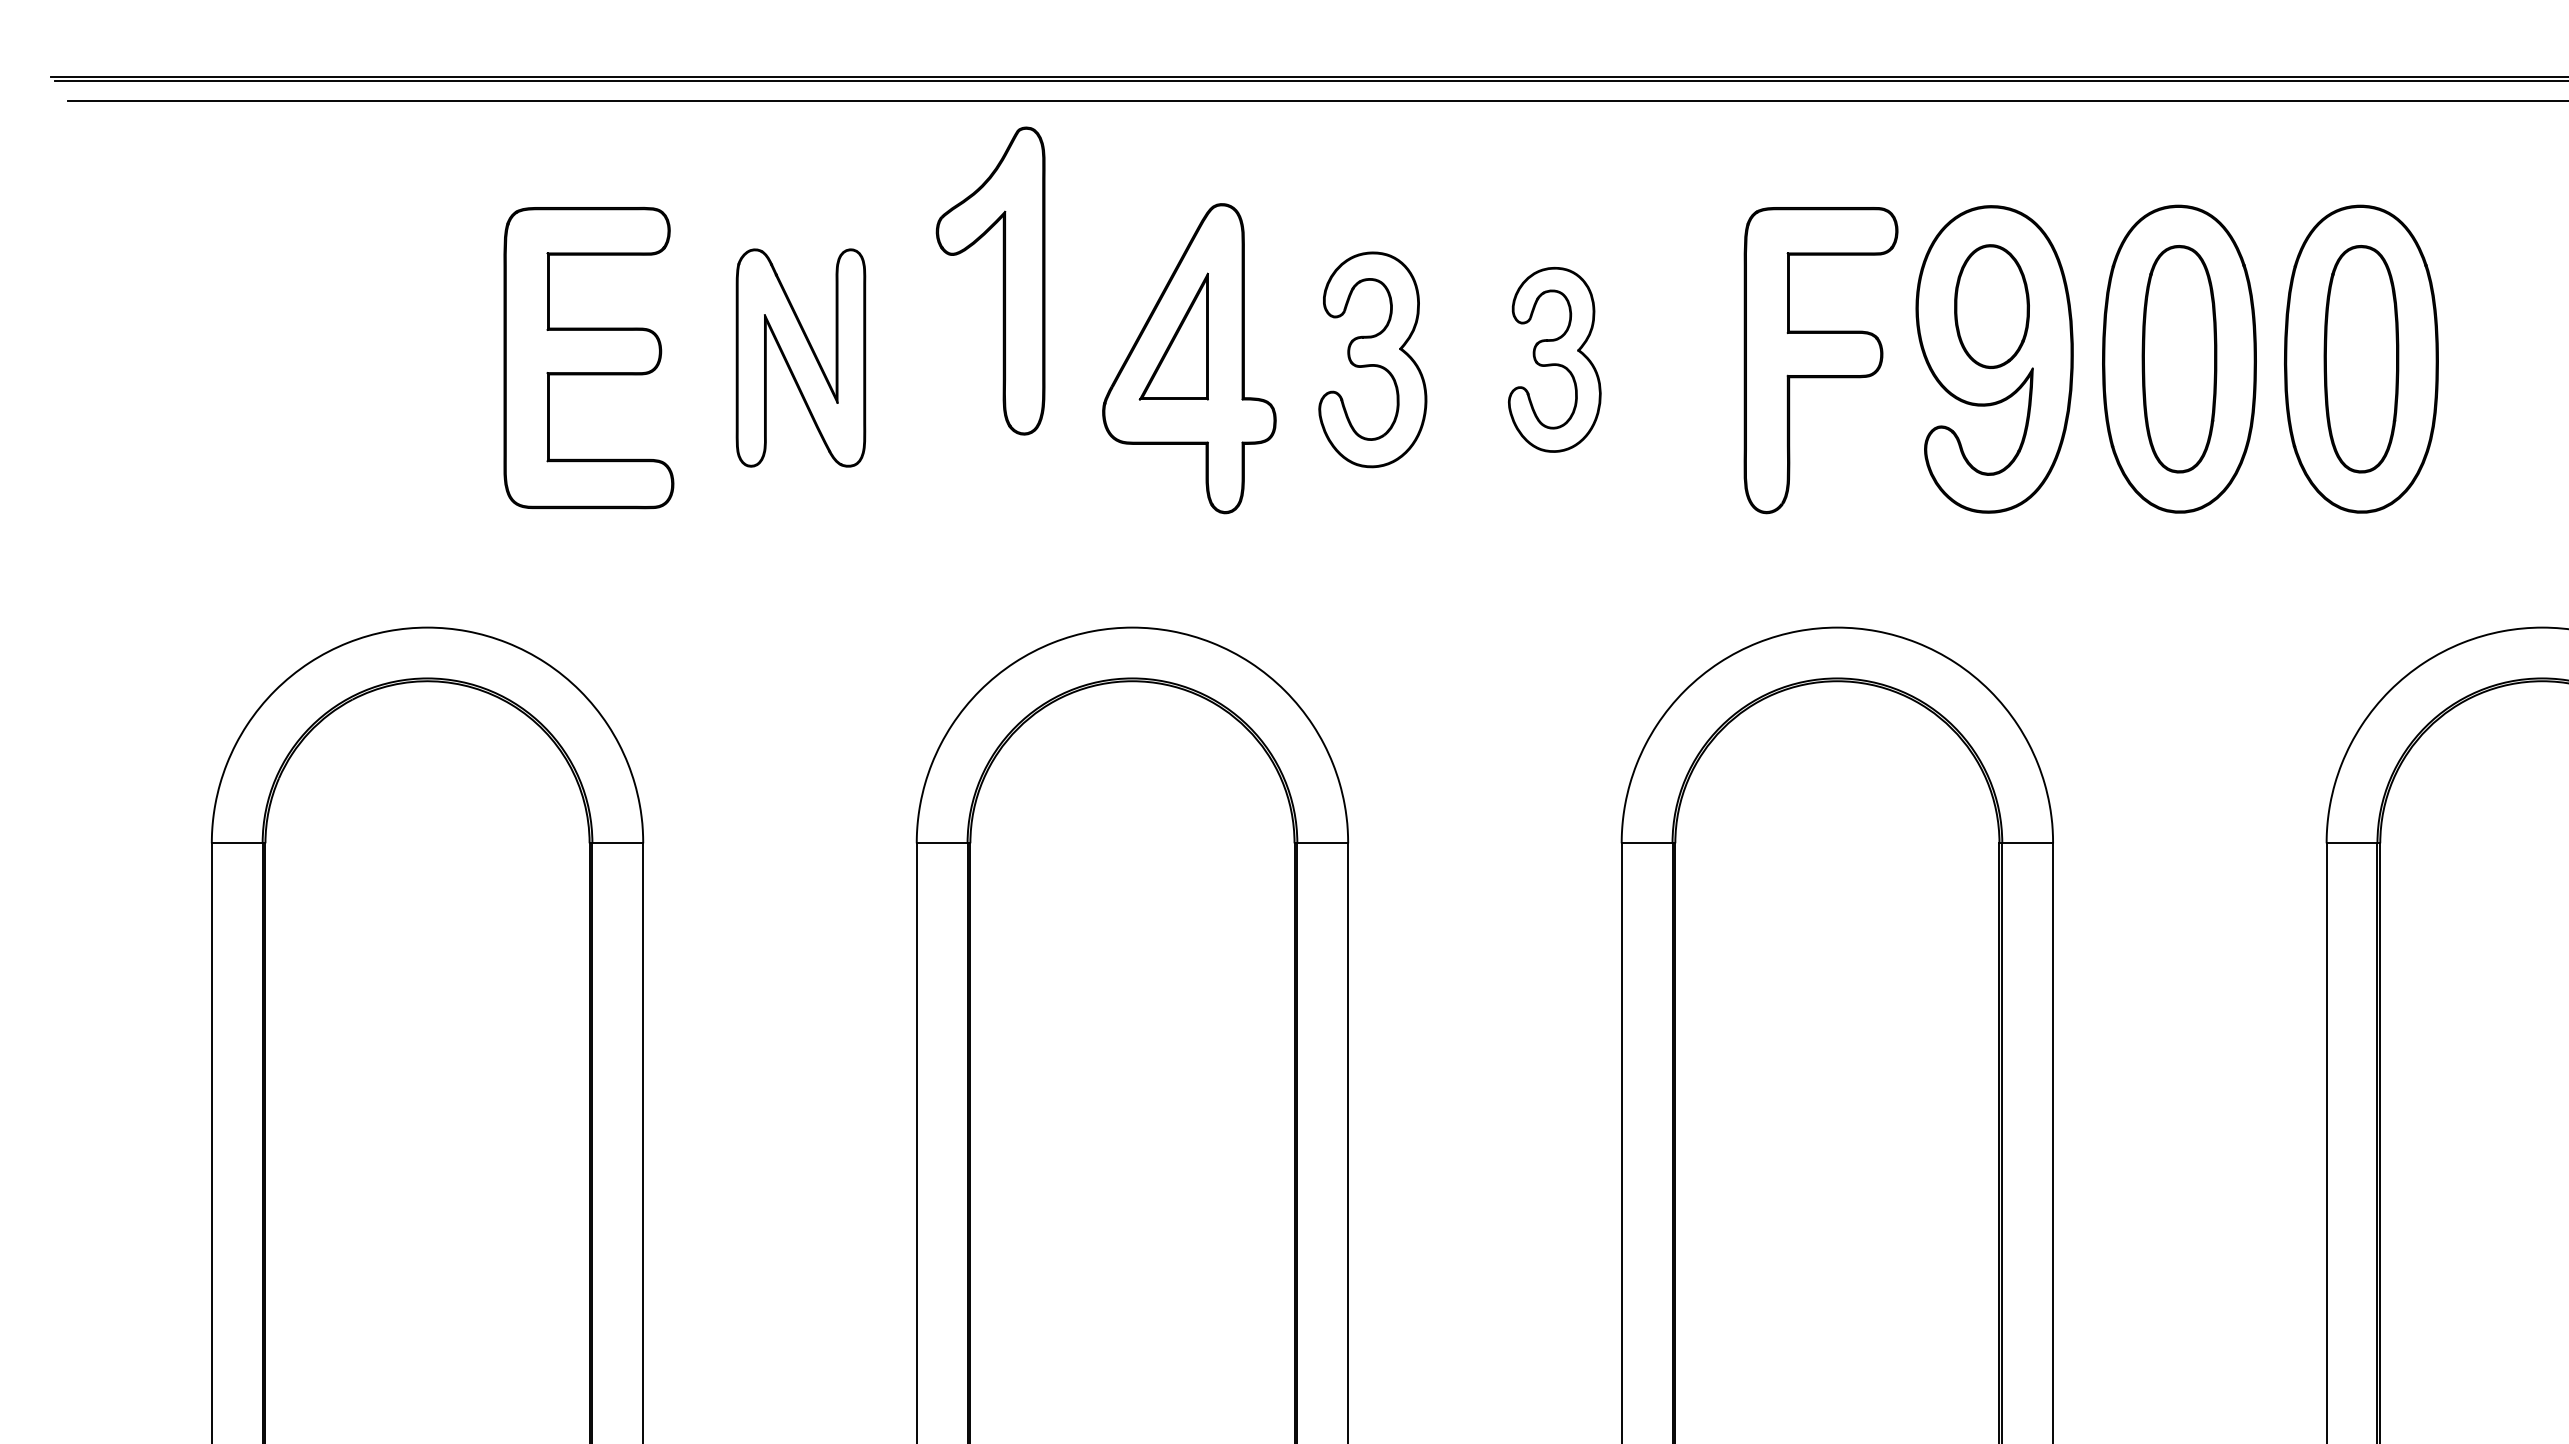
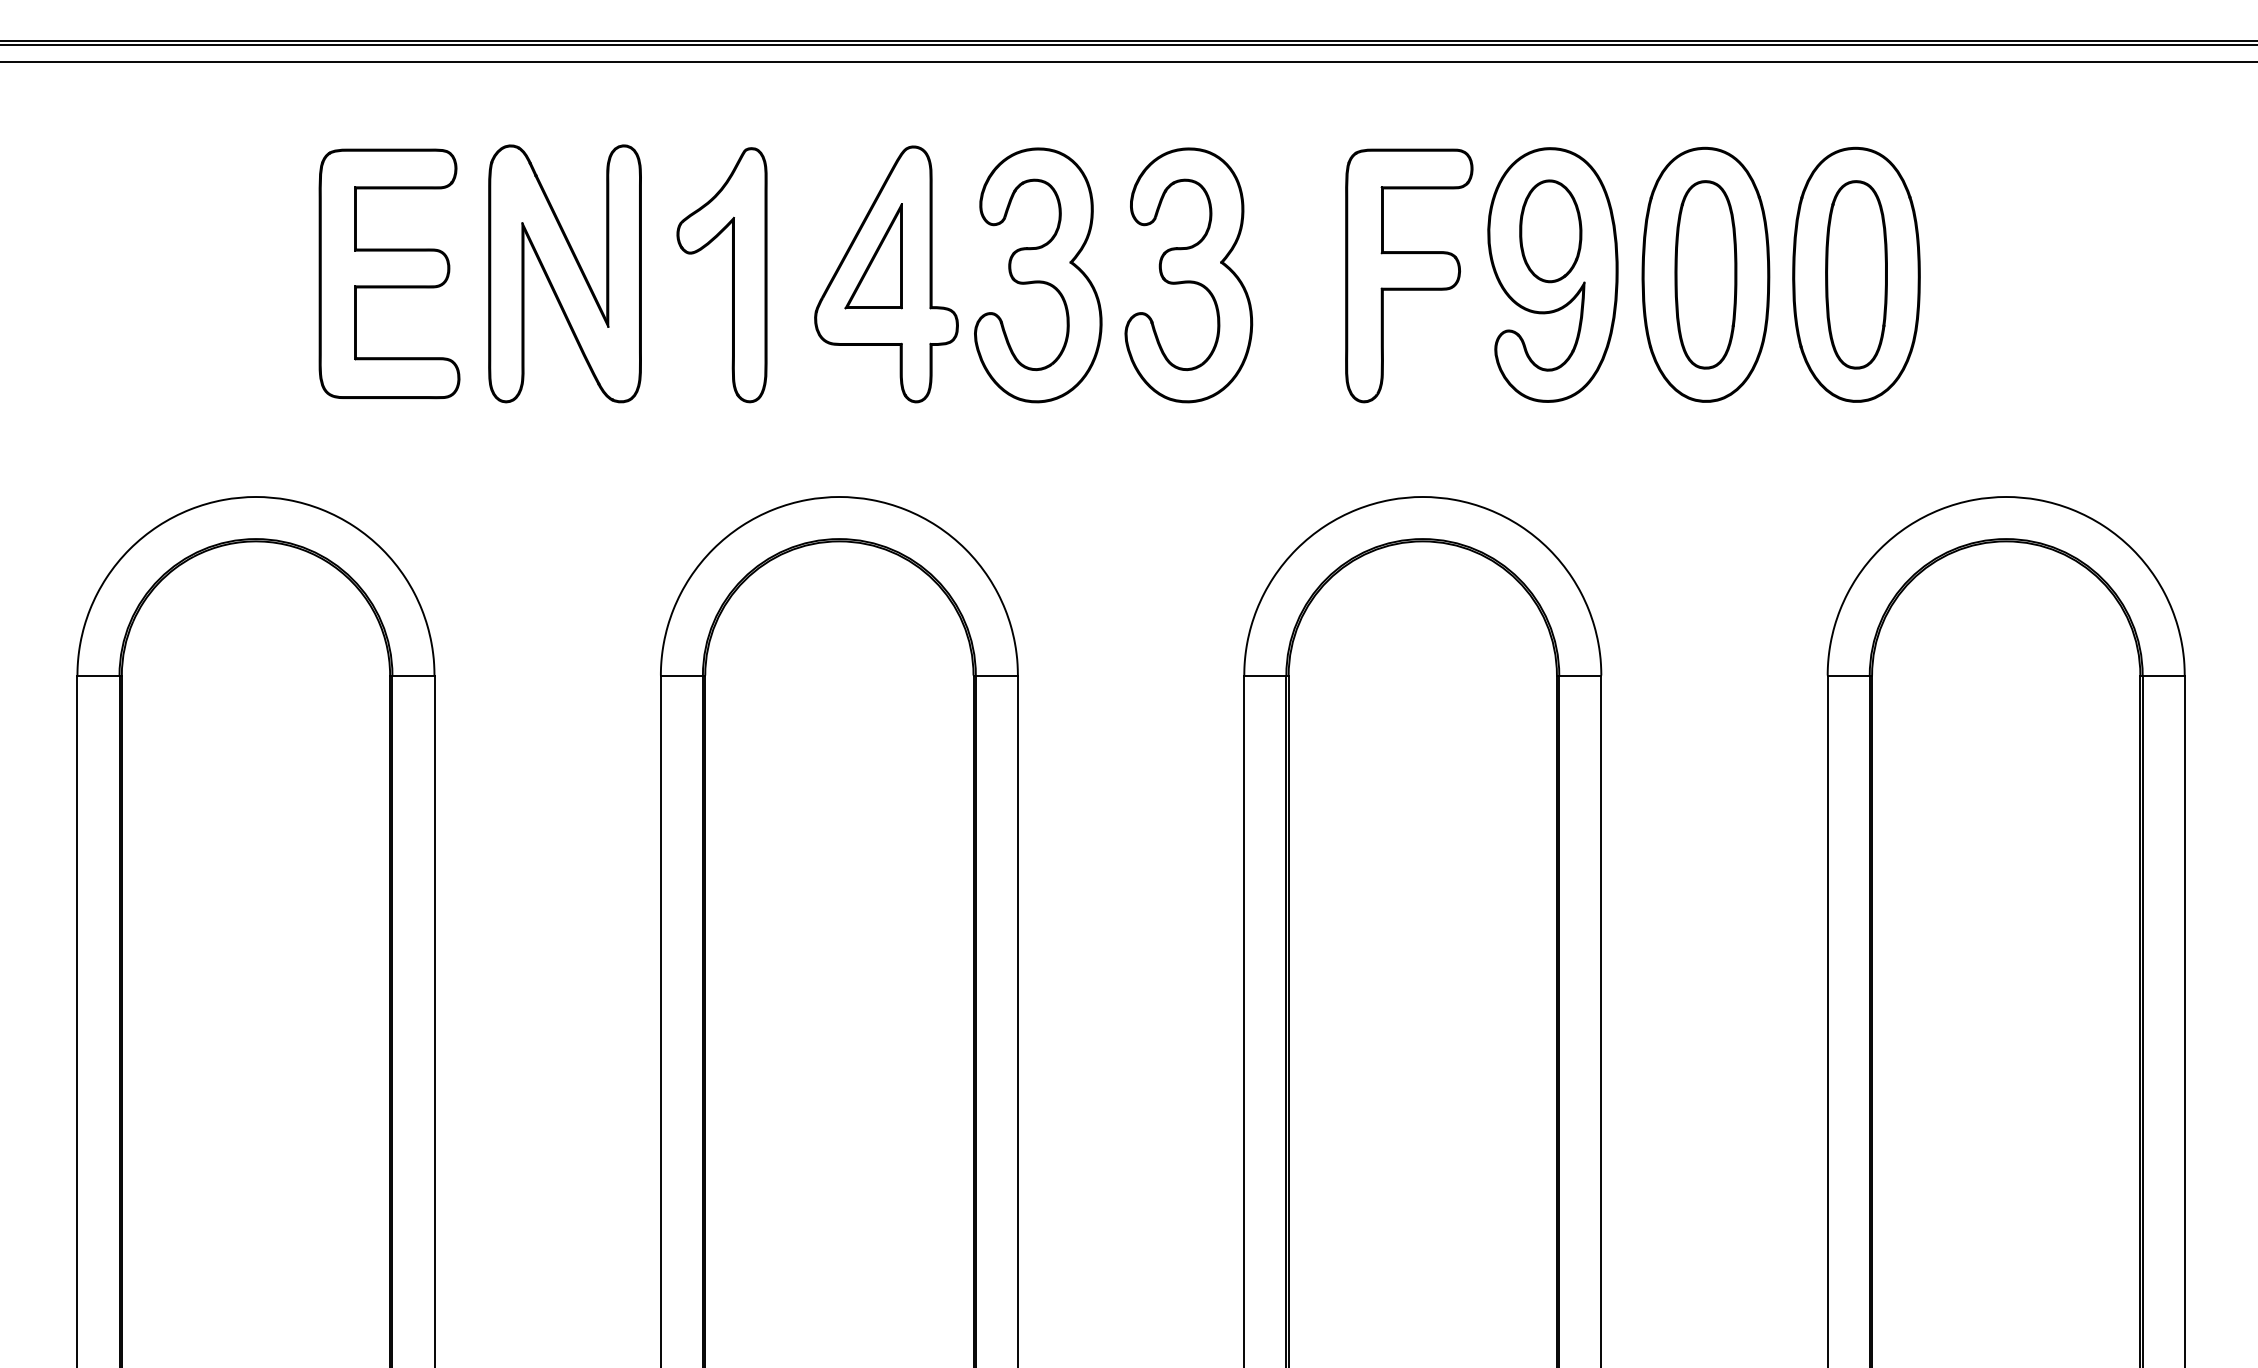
part: (1003, 281) -> (732, 275), moved
part: (800, 357) -> (564, 273), size x1.43
part: (1373, 359) -> (1038, 275), size x1.43
part: (1554, 359) -> (1188, 275), size x1.67

